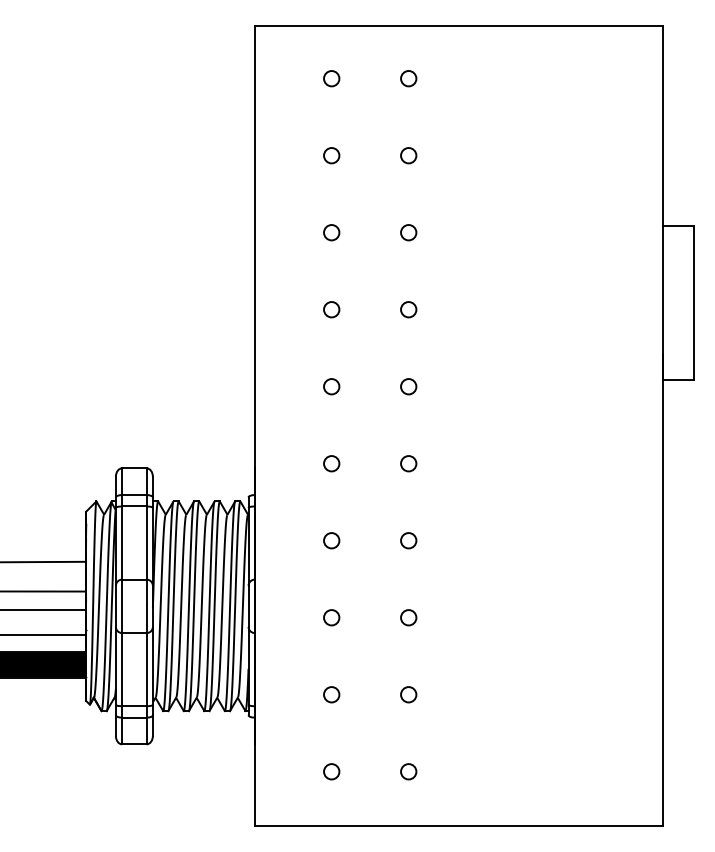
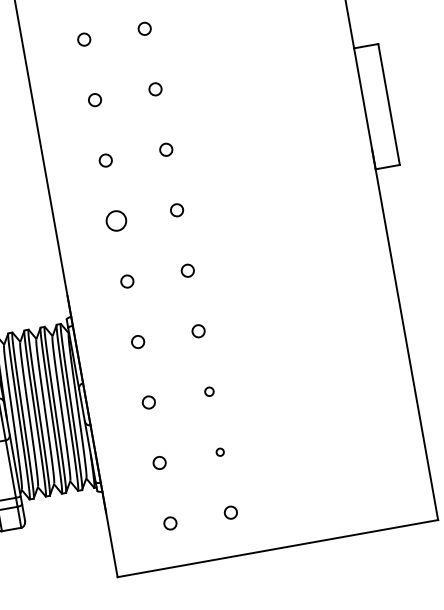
circle: (331, 386) -> (116, 220), size x1.6
circle: (408, 617) -> (209, 391), size x0.7
circle: (408, 694) -> (219, 452), size x0.6

